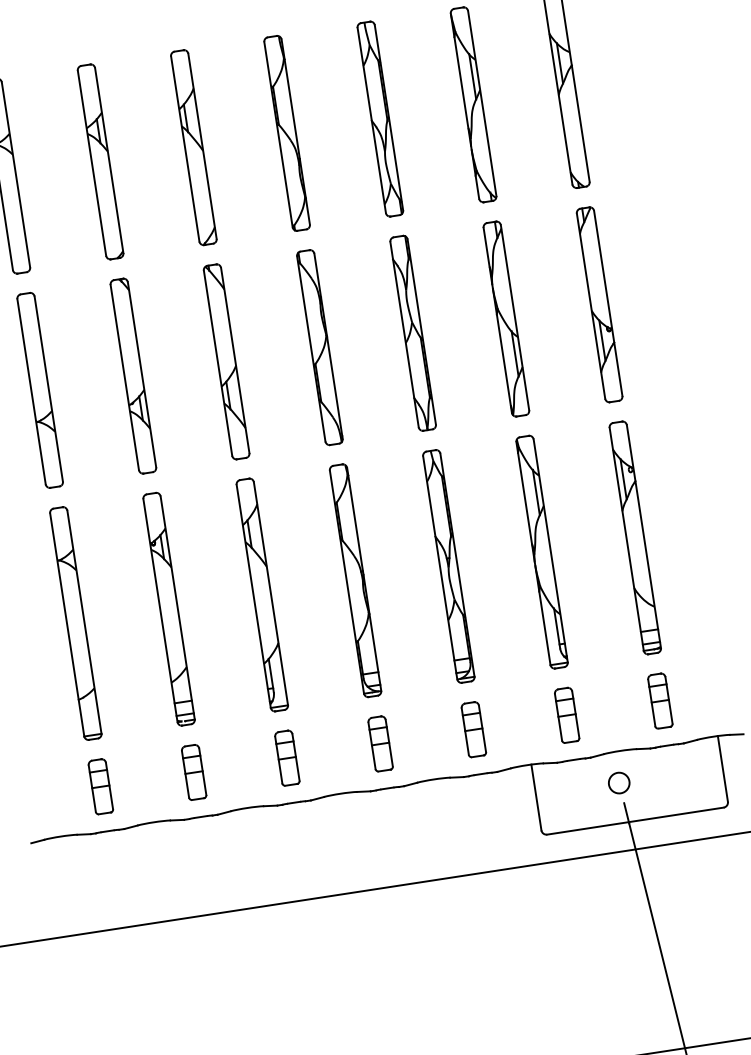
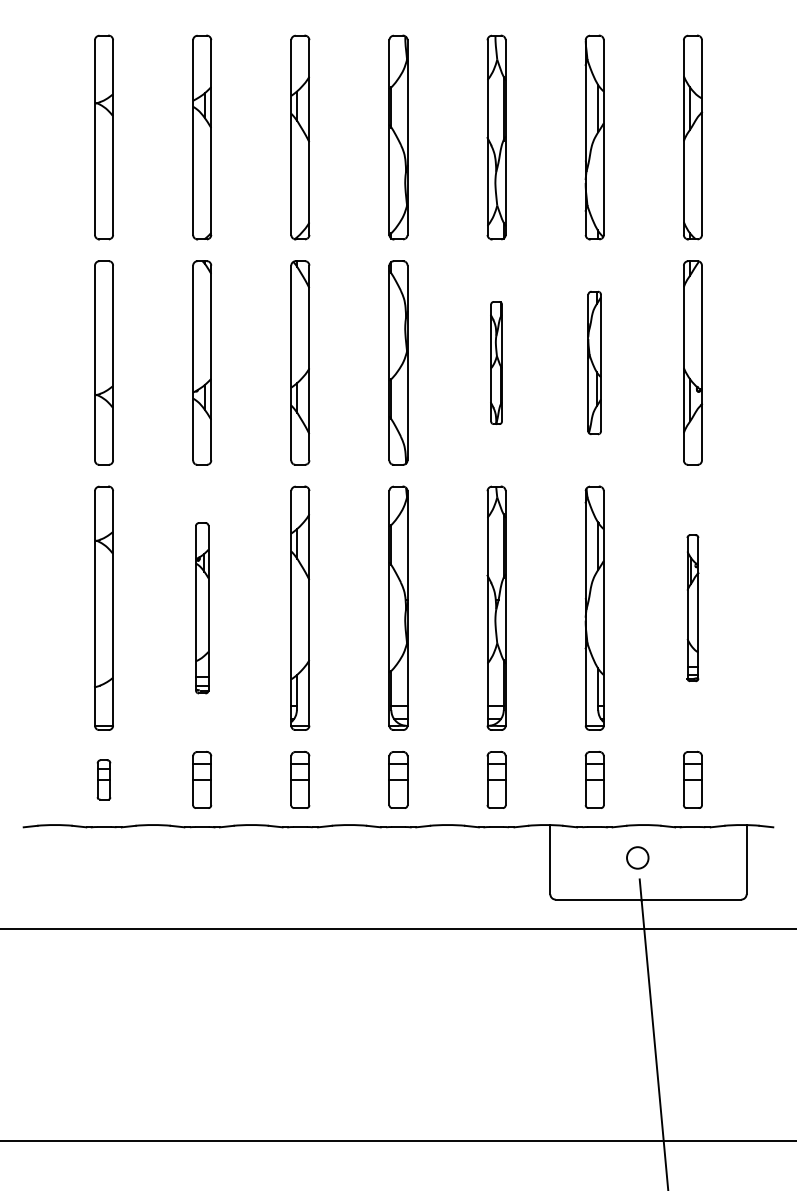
part: (506, 318) -> (594, 362), size x0.7
part: (412, 332) -> (496, 362), size x0.6
part: (634, 537) -> (692, 607), size x0.6
part: (169, 608) -> (202, 607), size x0.7
part: (100, 786) -> (103, 779), size x0.7

